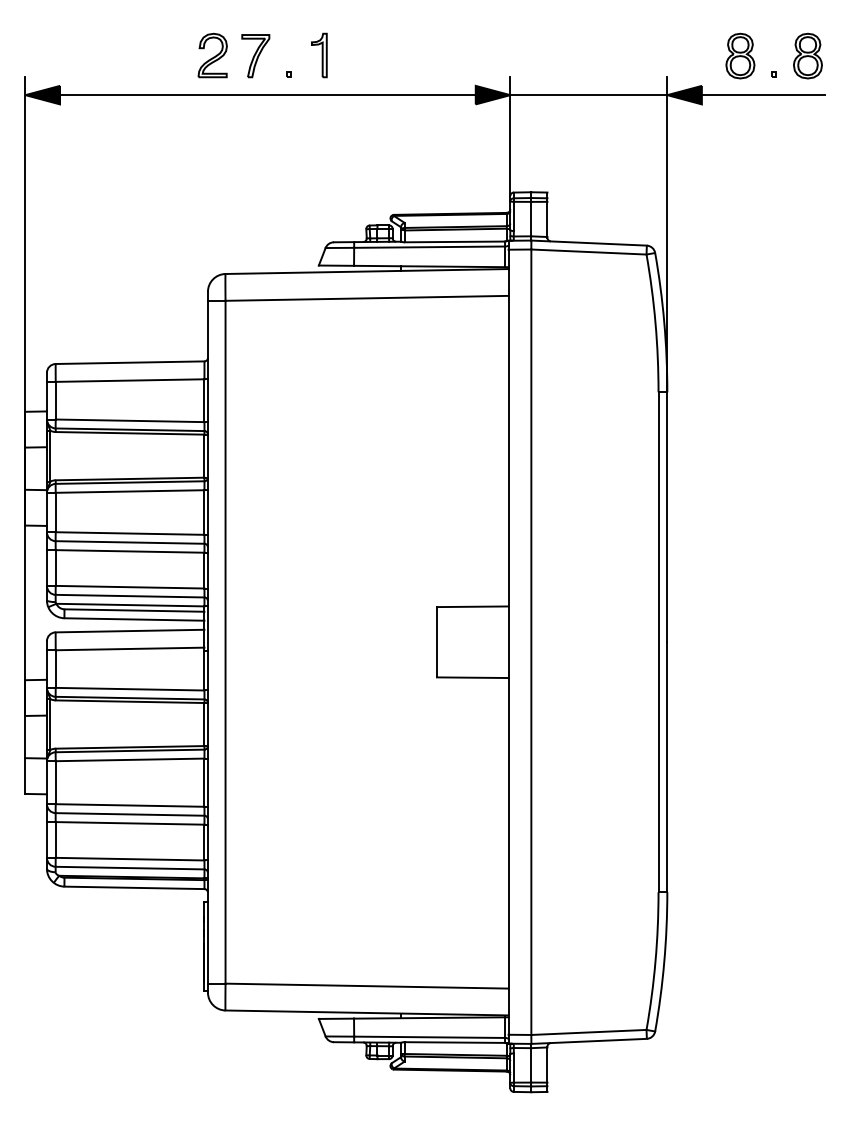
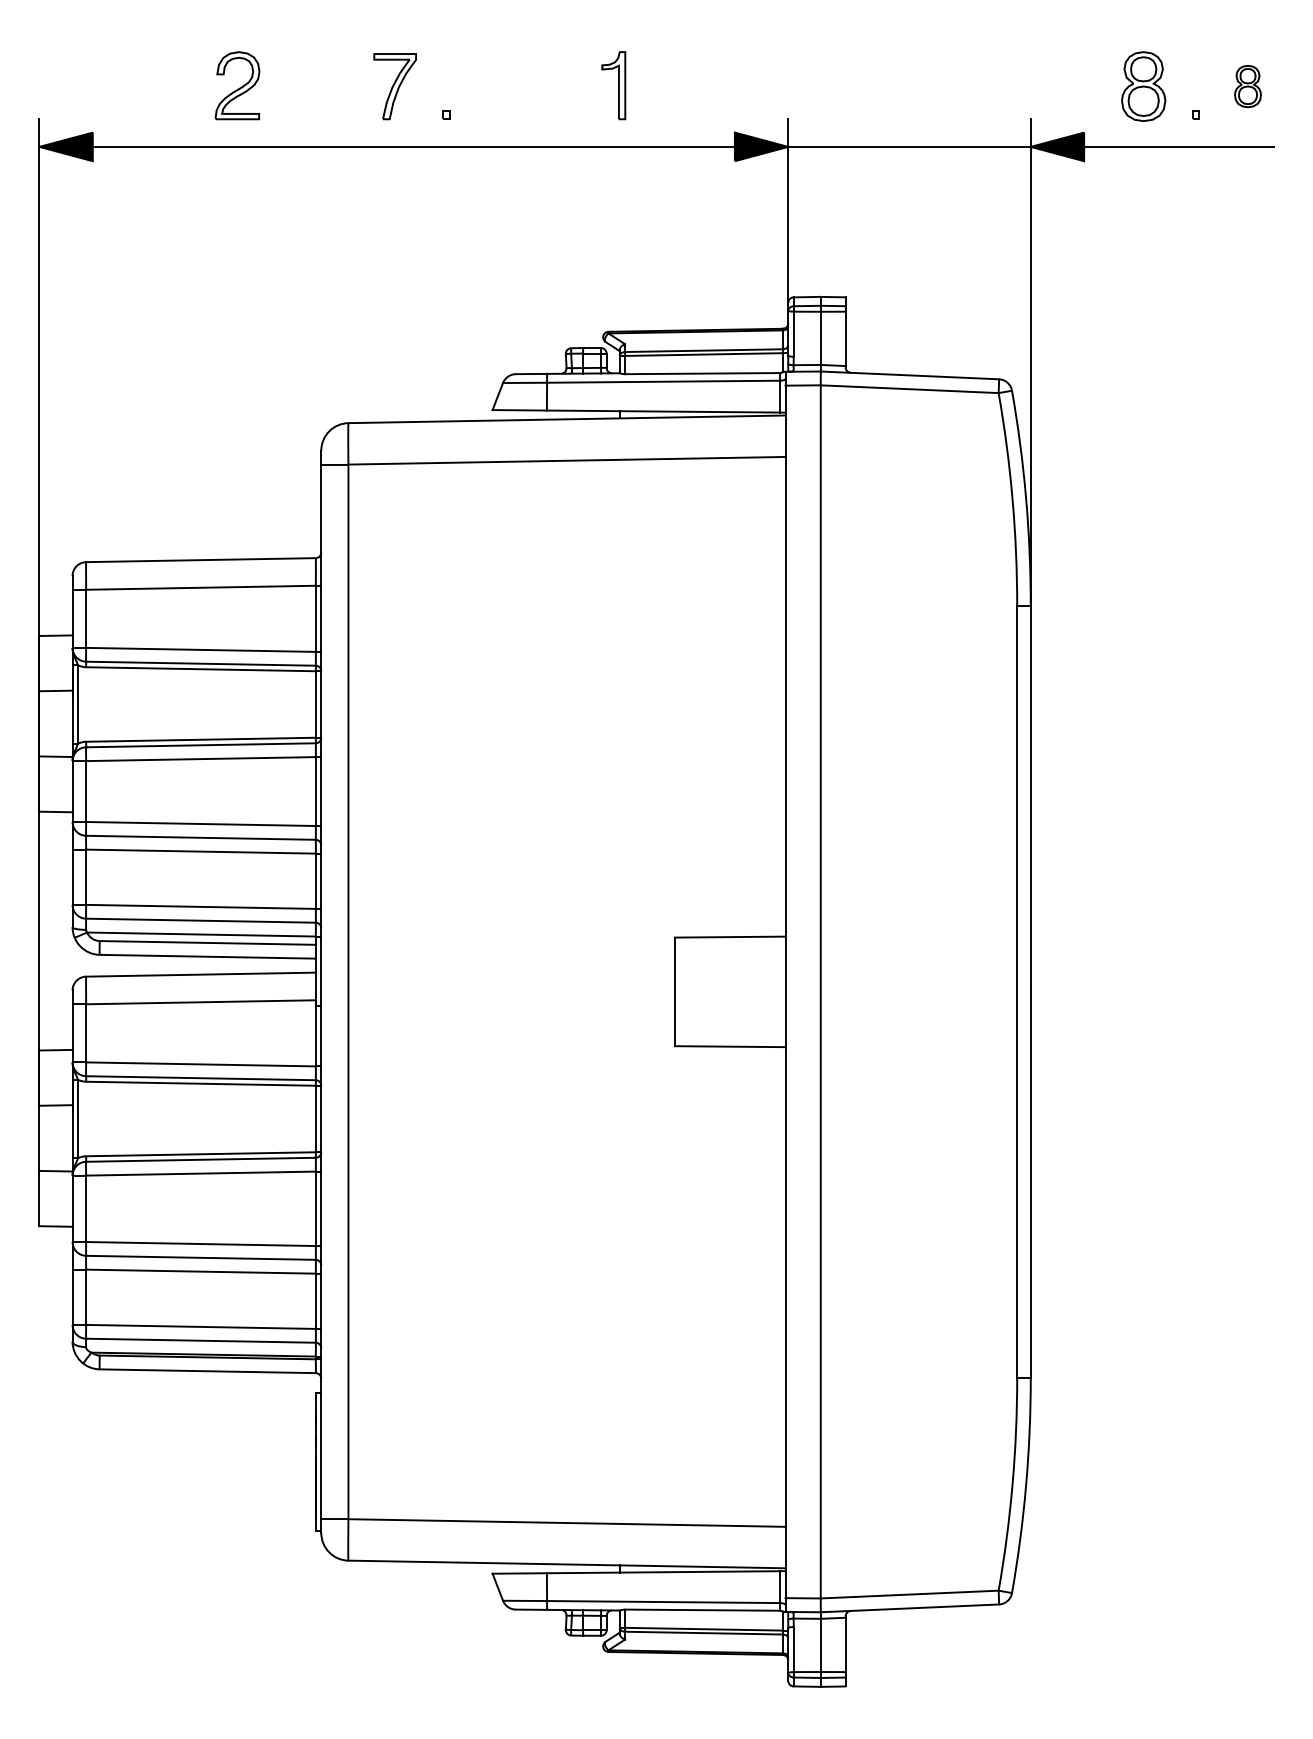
part: (212, 55) -> (237, 85), moved
part: (319, 55) -> (614, 85), moved
part: (807, 55) -> (1247, 85), size x0.6

